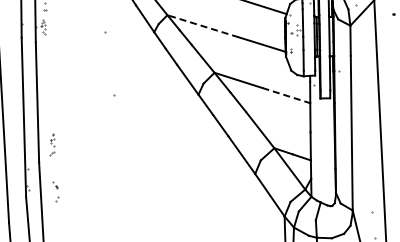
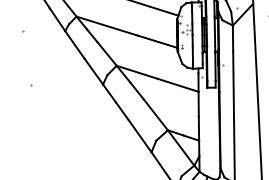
line: (202, 26) -> (106, 26), dashed -> solid
line: (286, 95) -> (178, 85), dashed -> solid

